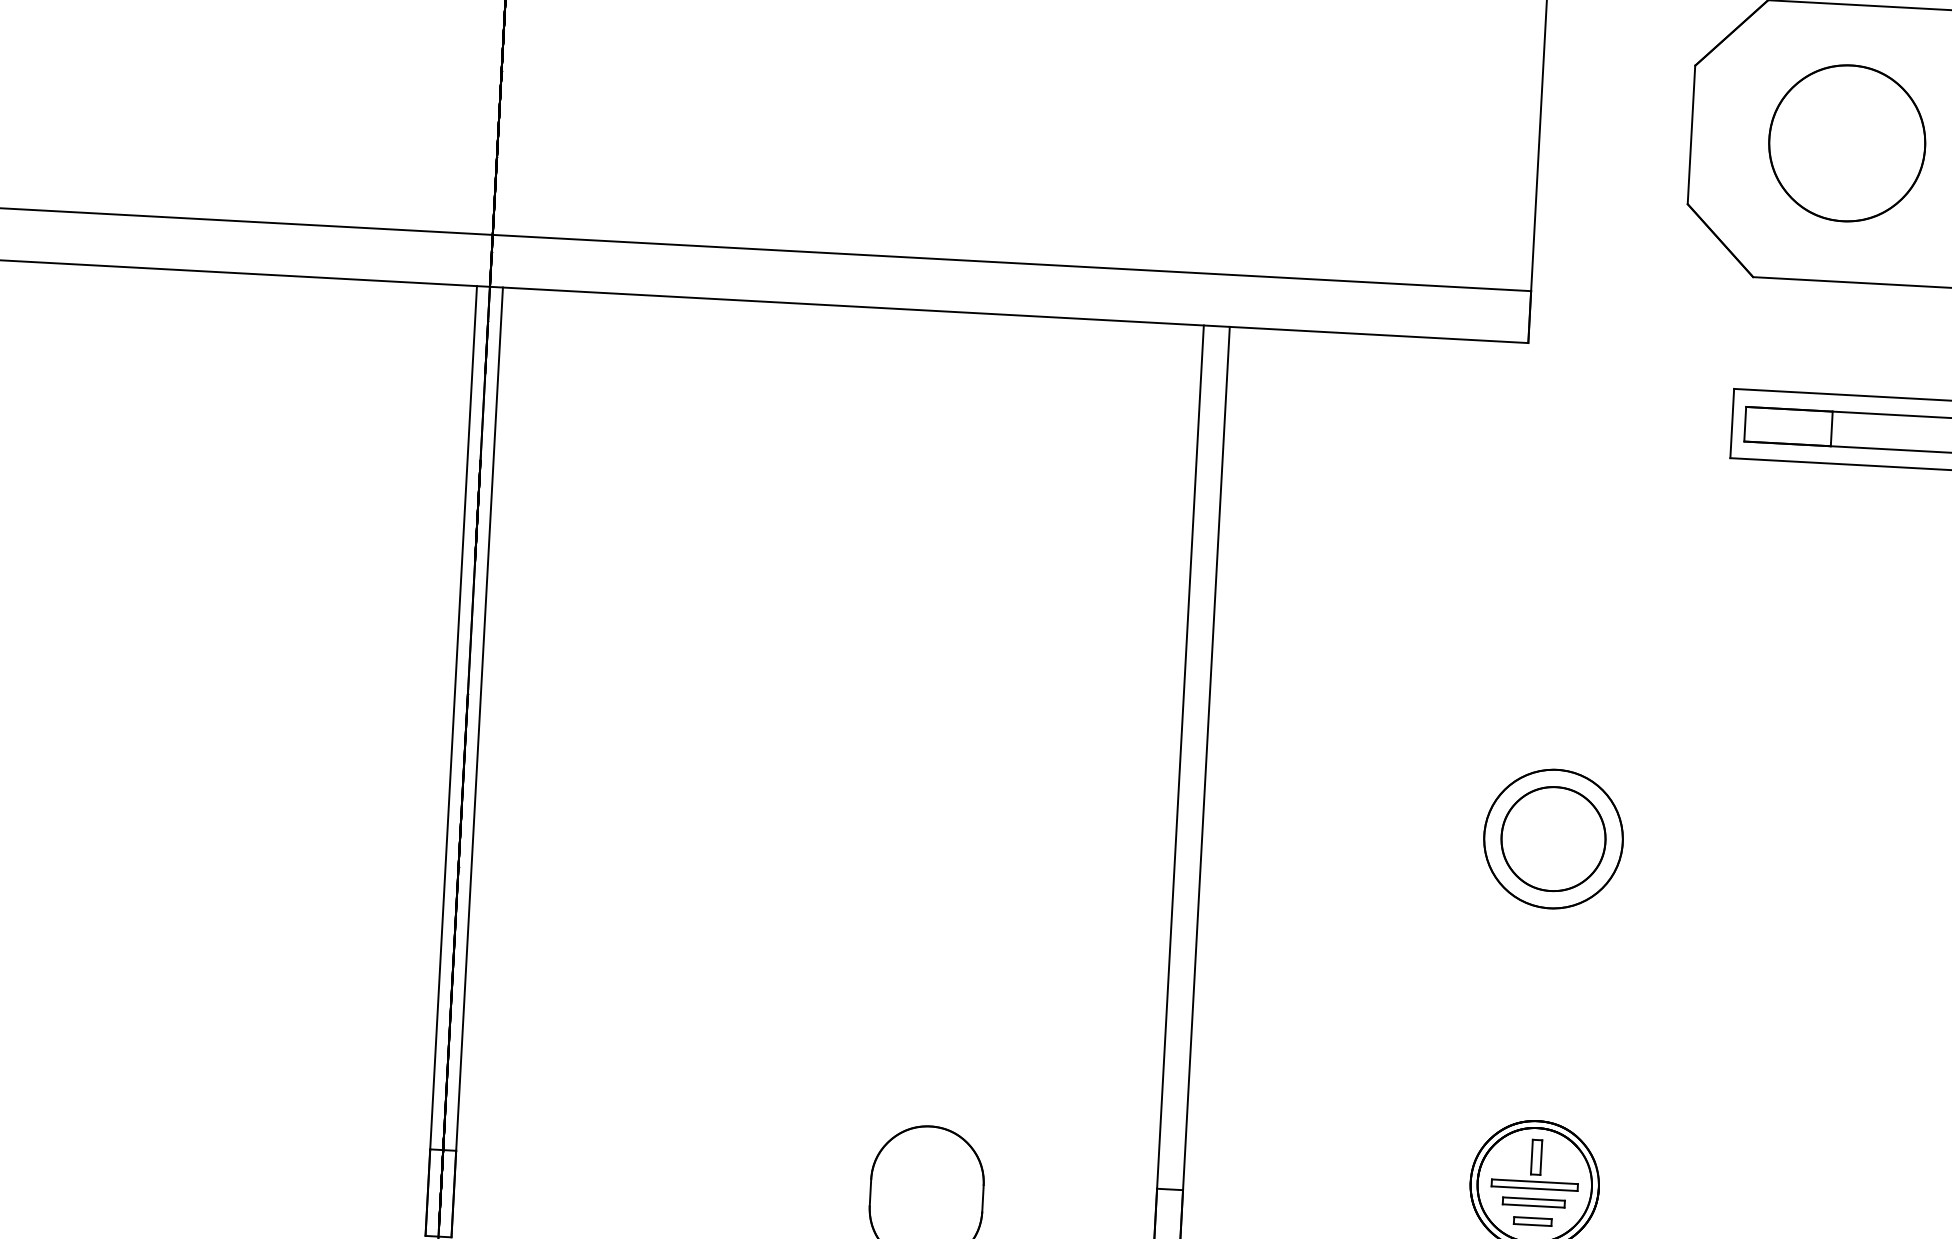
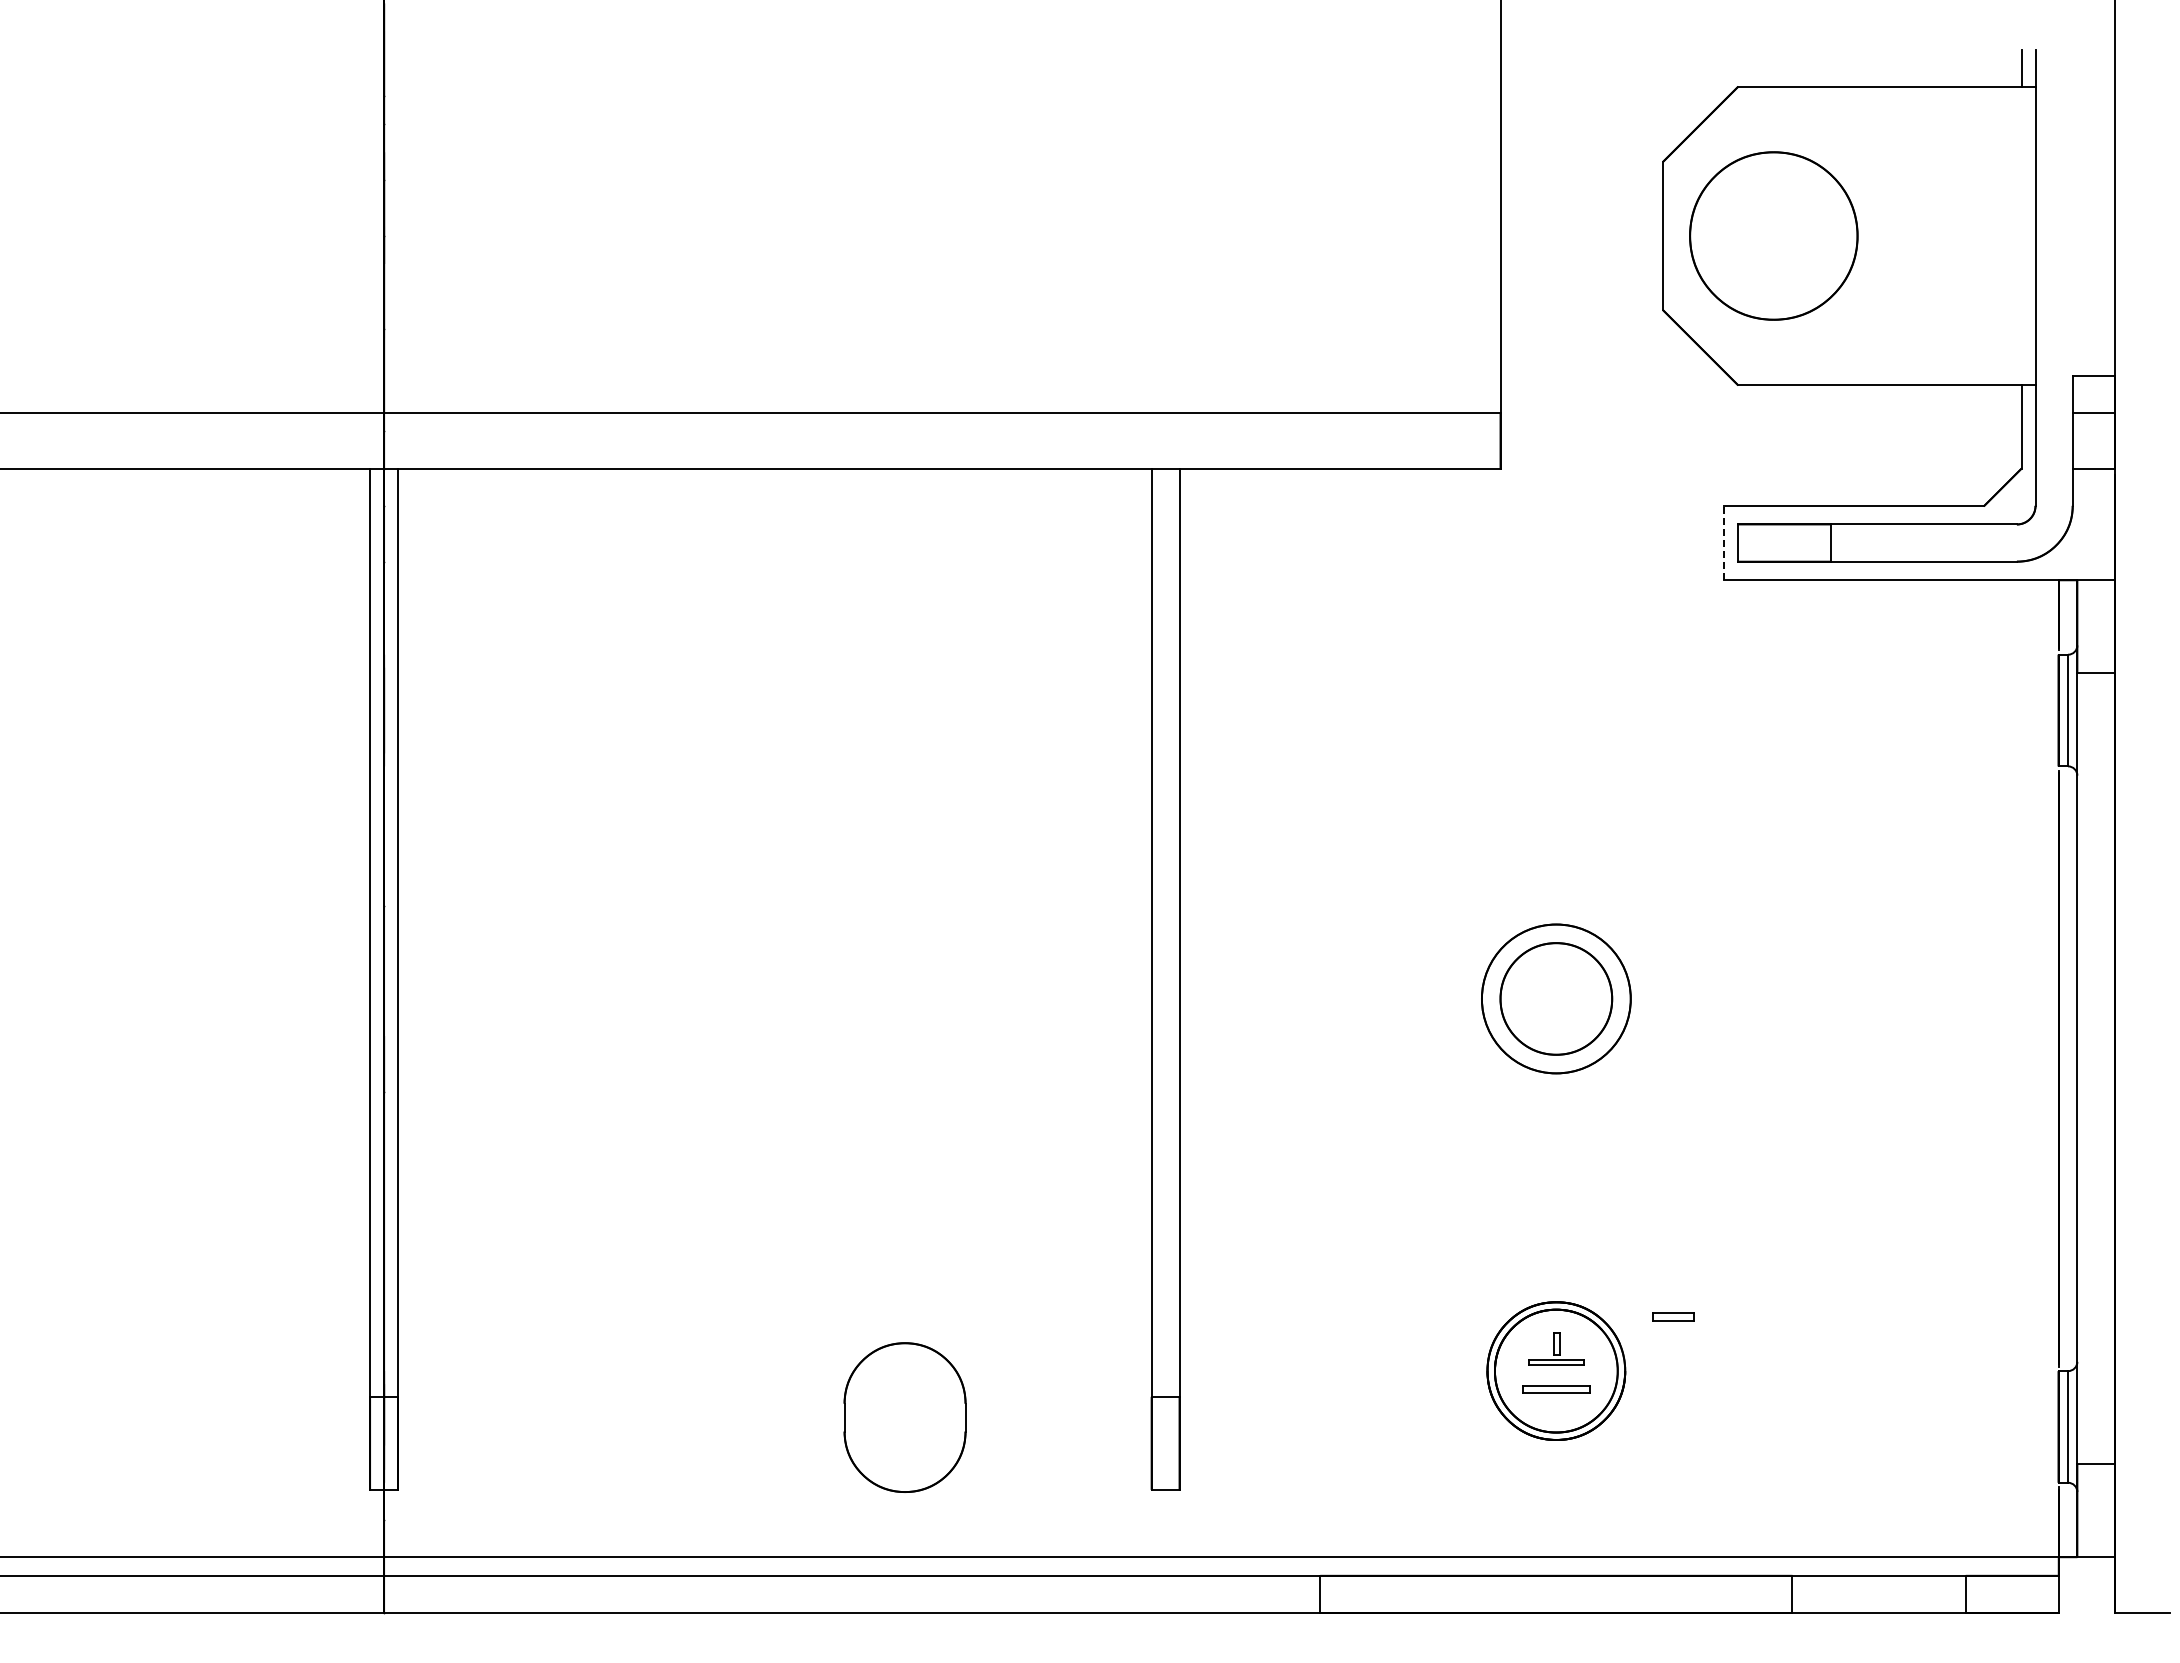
part: (1846, 142) -> (1773, 235), moved
line: (1731, 422) -> (1723, 542), solid -> dashed
part: (1536, 1164) -> (1556, 1348), size x0.6
part: (1532, 1220) -> (1673, 1316), moved

